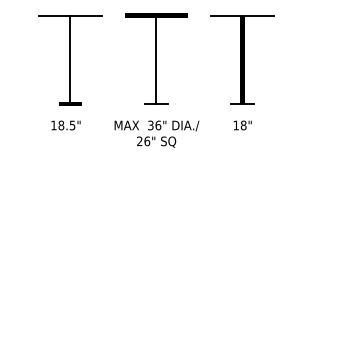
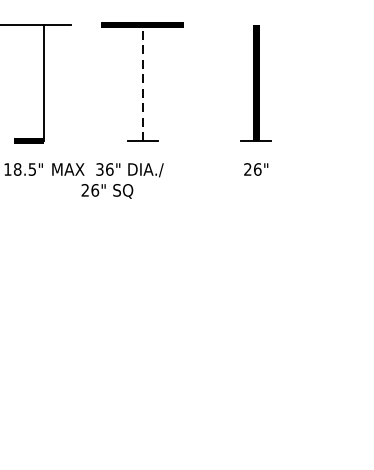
line: (242, 15) -> (256, 24), removed
line: (70, 59) -> (44, 82), moved
line: (156, 59) -> (142, 82), solid -> dashed
text: (239, 125) -> (252, 169), 18" -> 26"
text: (156, 133) -> (107, 180), moved

